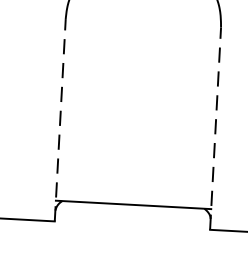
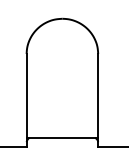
line: (59, 119) -> (26, 100), dashed -> solid
line: (216, 128) -> (98, 100), dashed -> solid

